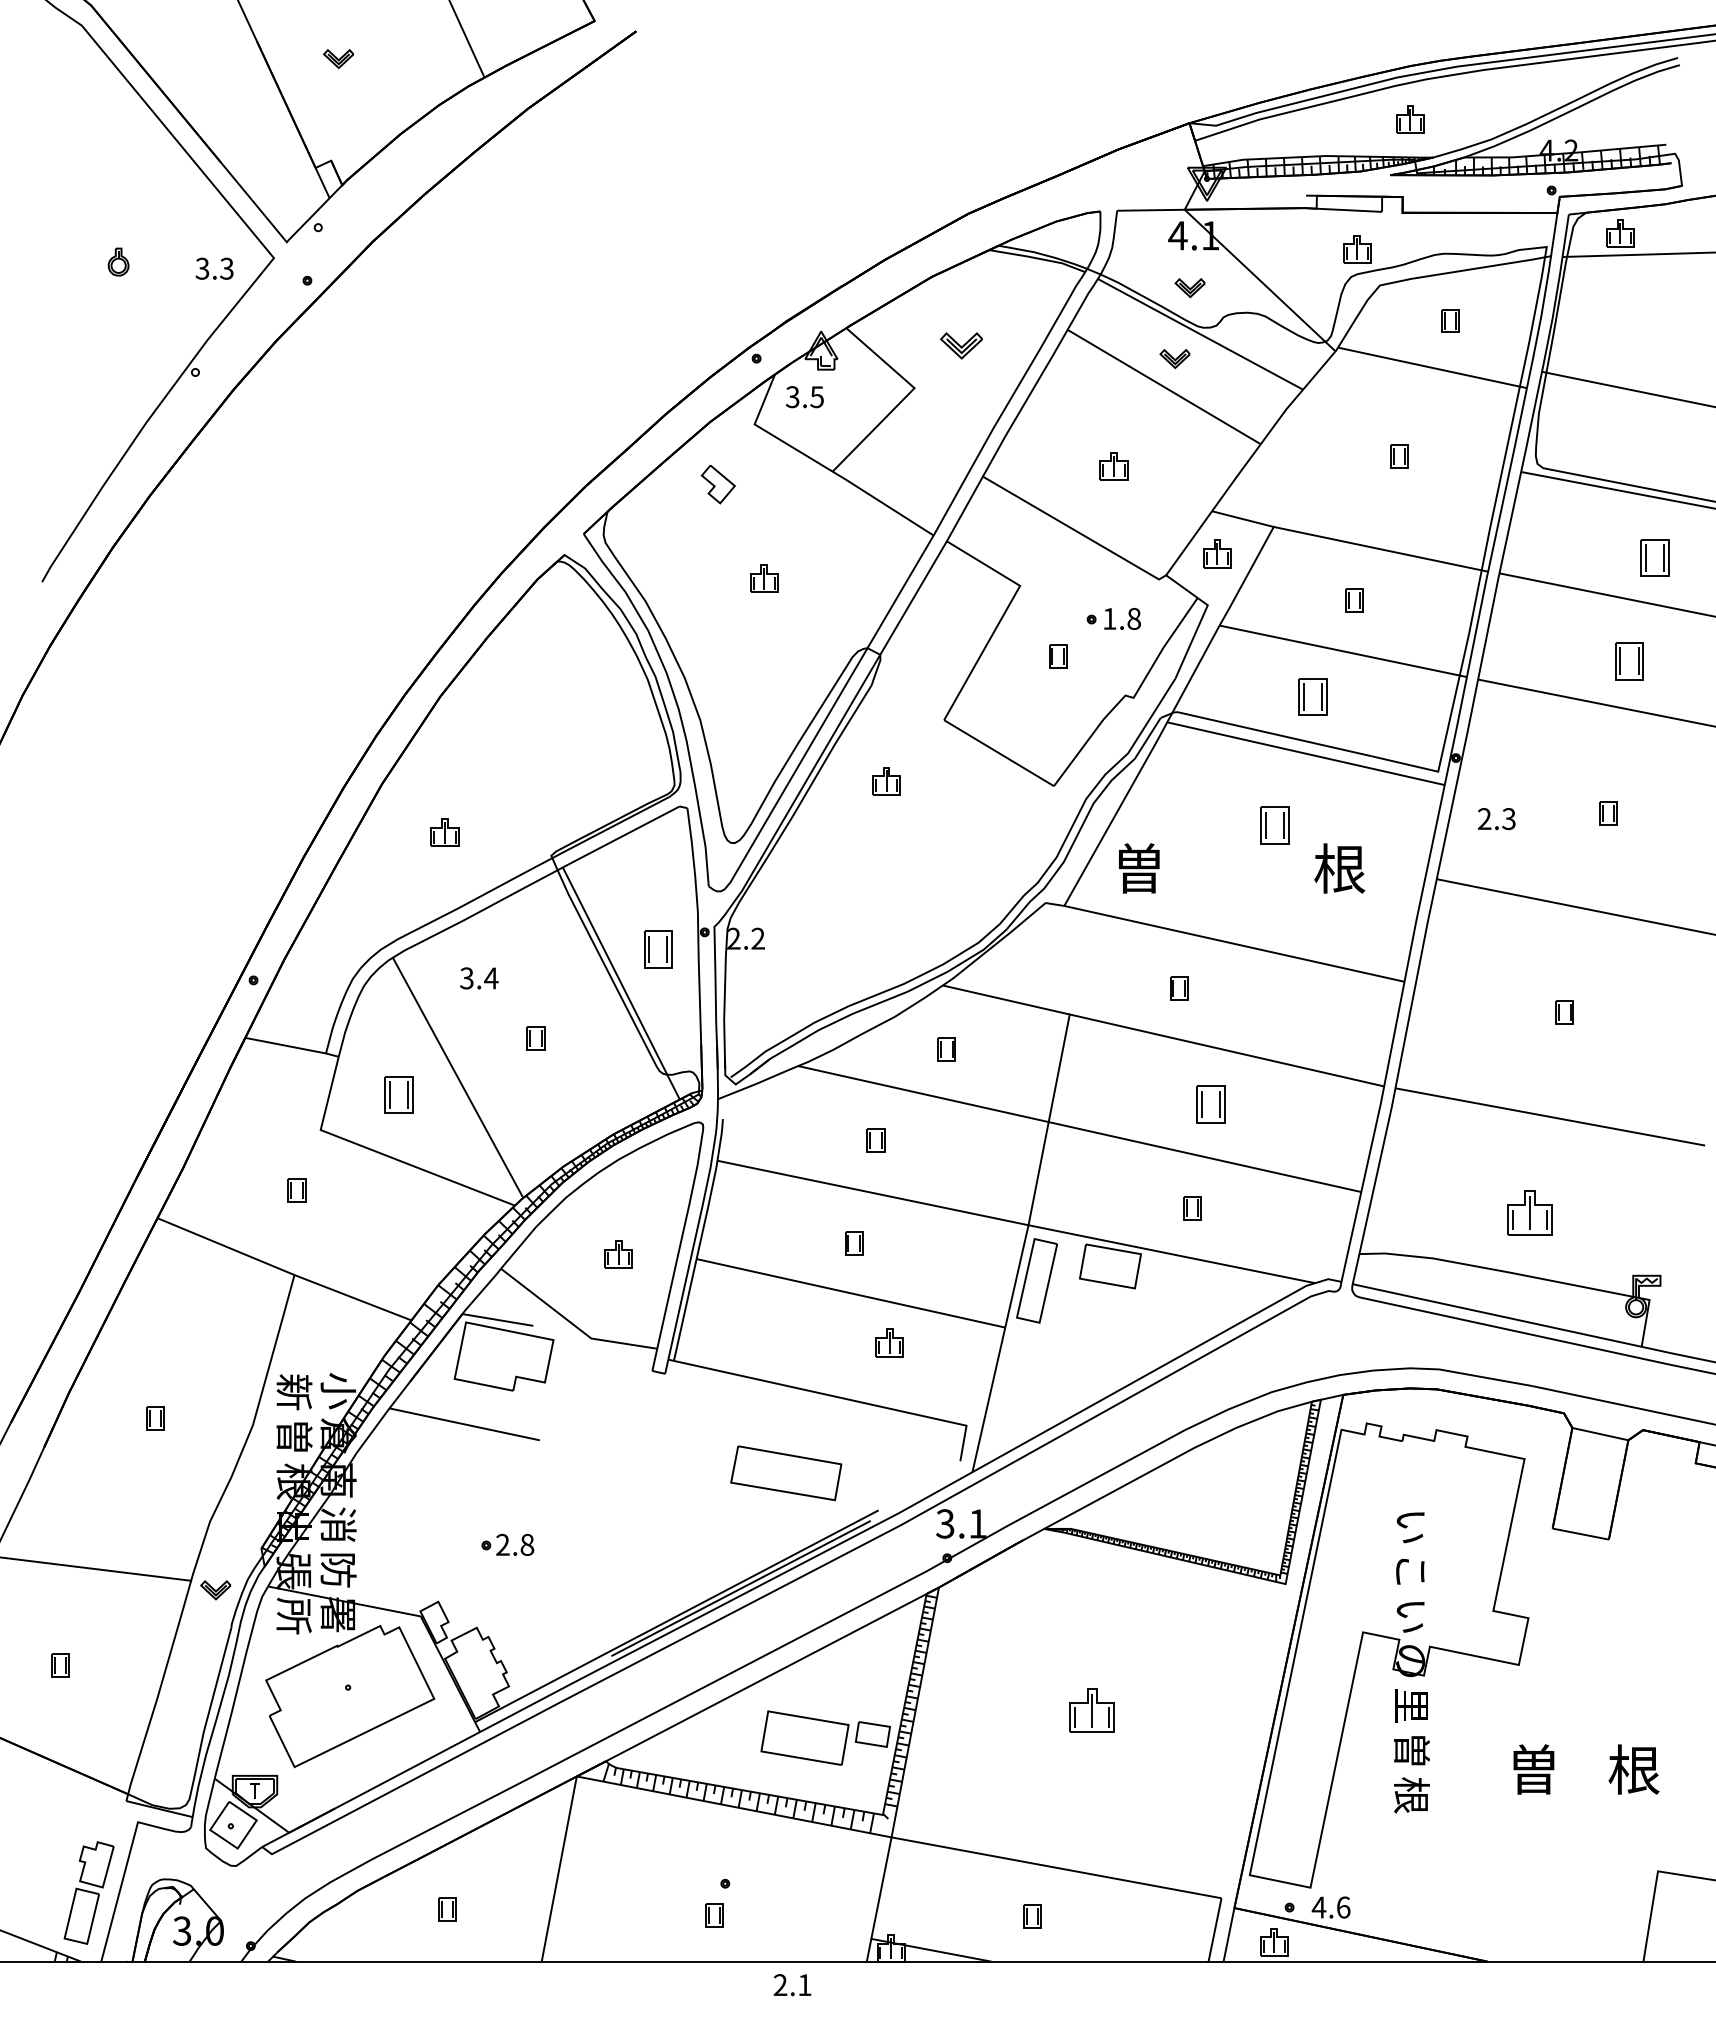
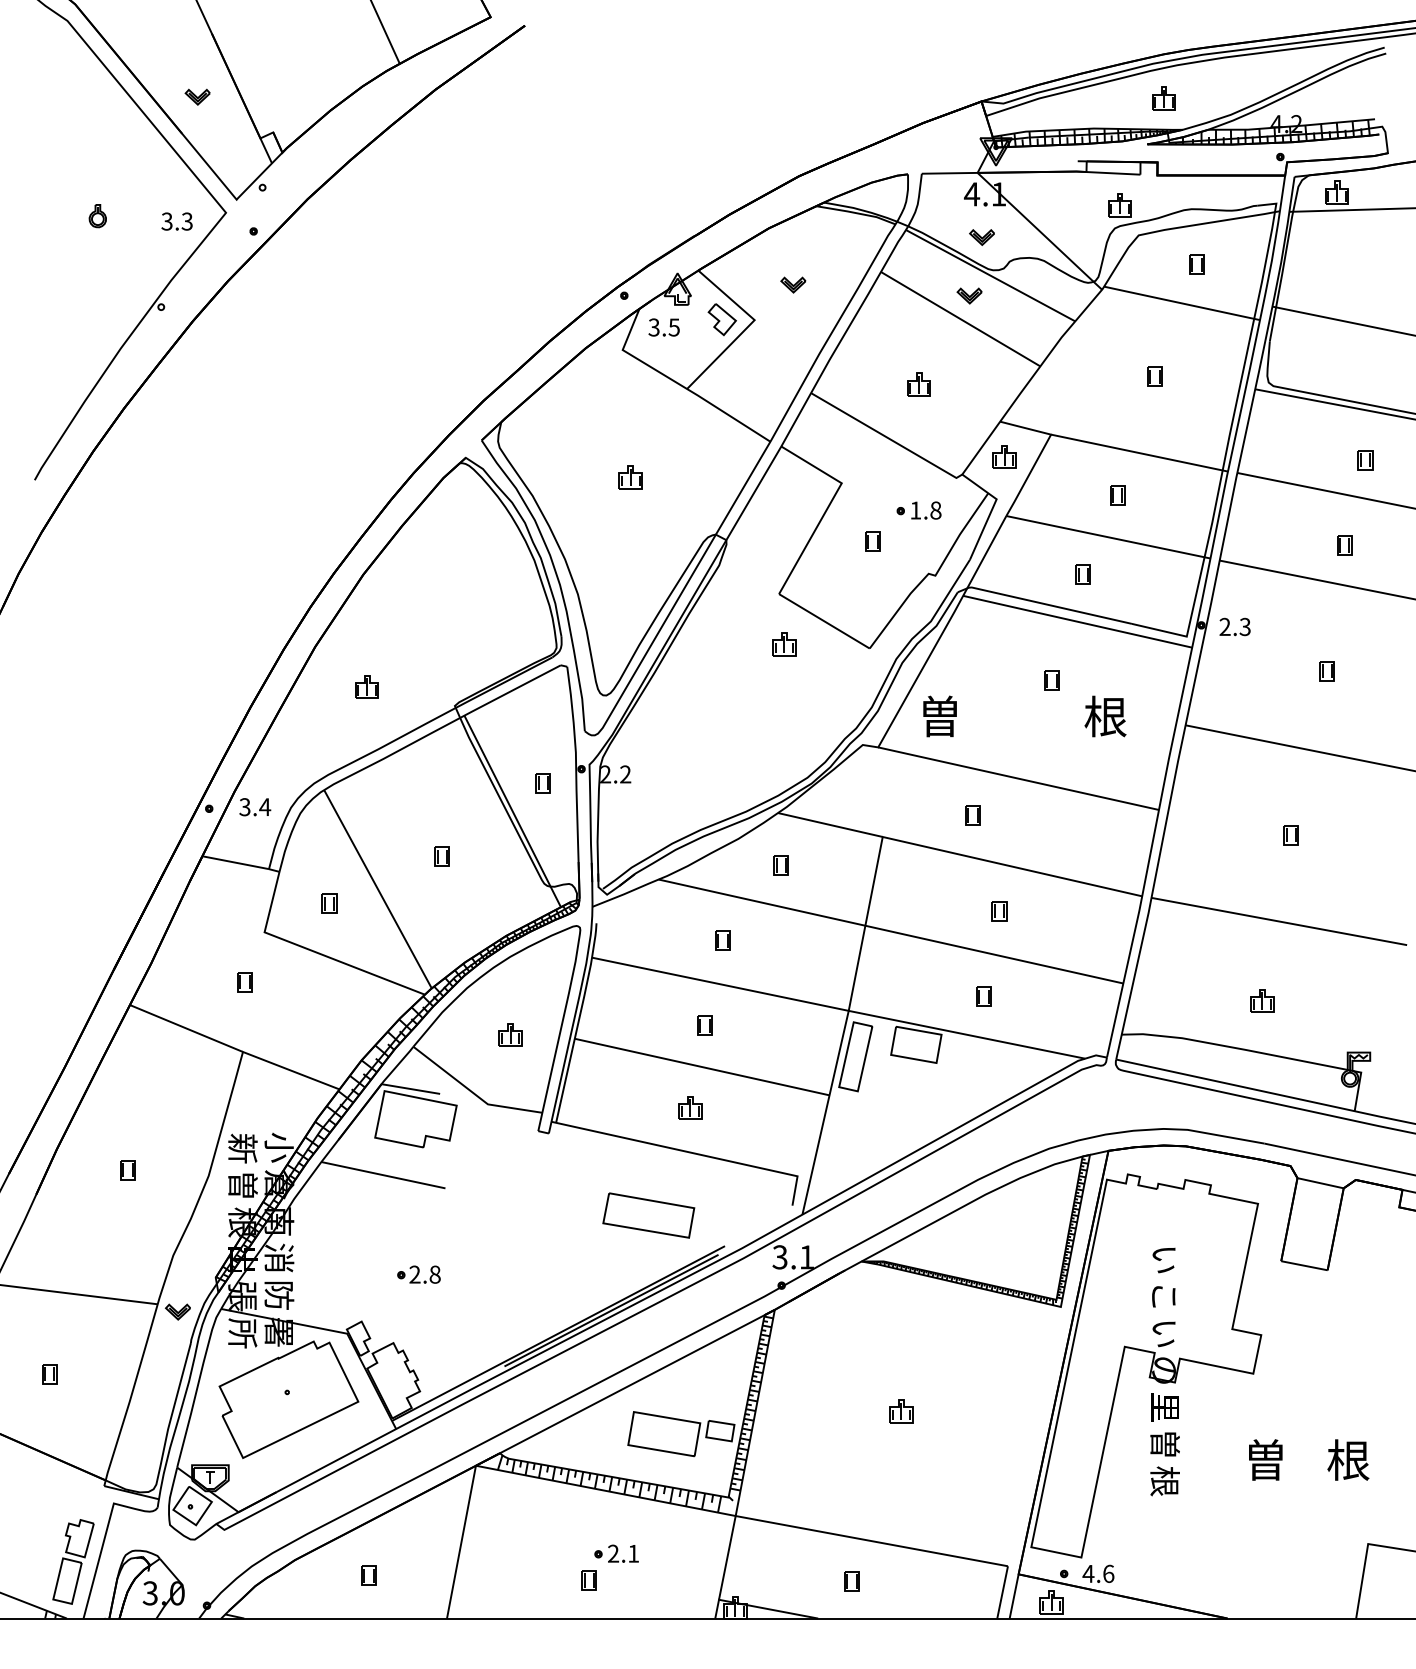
part: (338, 59) -> (197, 97), moved
part: (961, 345) -> (793, 284), size x0.71
part: (717, 484) -> (721, 319), moved
part: (1654, 557) -> (1365, 459), size x0.62
part: (1629, 661) -> (1344, 545), size x0.62
part: (1312, 696) -> (1083, 574), size x0.62
part: (886, 781) -> (784, 644), moved
text: (1496, 819) -> (1234, 627), moved
part: (1274, 825) -> (1051, 681), size x0.62
part: (658, 949) -> (543, 783), size x0.62
text: (479, 978) -> (255, 807), moved
part: (399, 1095) -> (329, 903), size x0.62
part: (1211, 1104) -> (999, 911), size x0.62
part: (1529, 1213) -> (1262, 1001), size x0.62
part: (889, 1342) -> (690, 1107), moved
part: (1092, 1710) -> (901, 1411), size x0.62
text: (792, 1985) -> (623, 1554), moved

